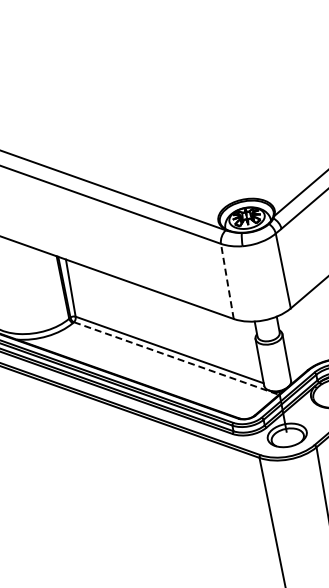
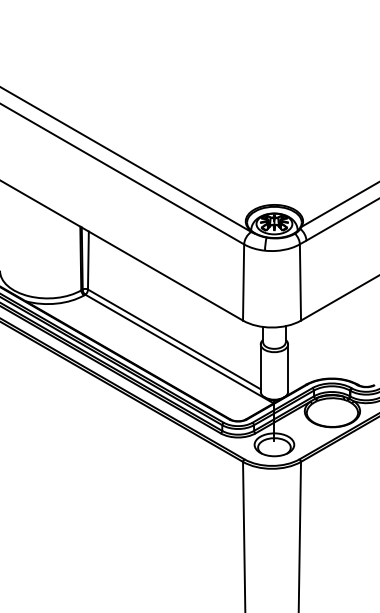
line: (227, 281) -> (243, 282), dashed -> solid
line: (176, 358) -> (179, 349), dashed -> solid

